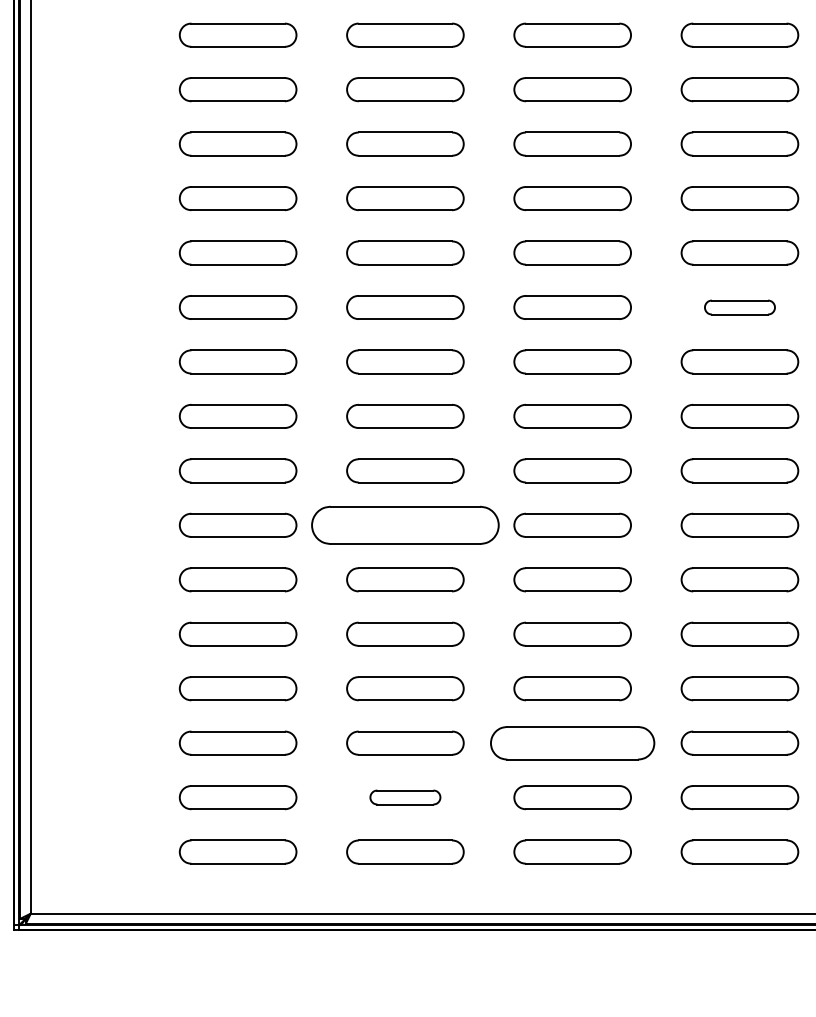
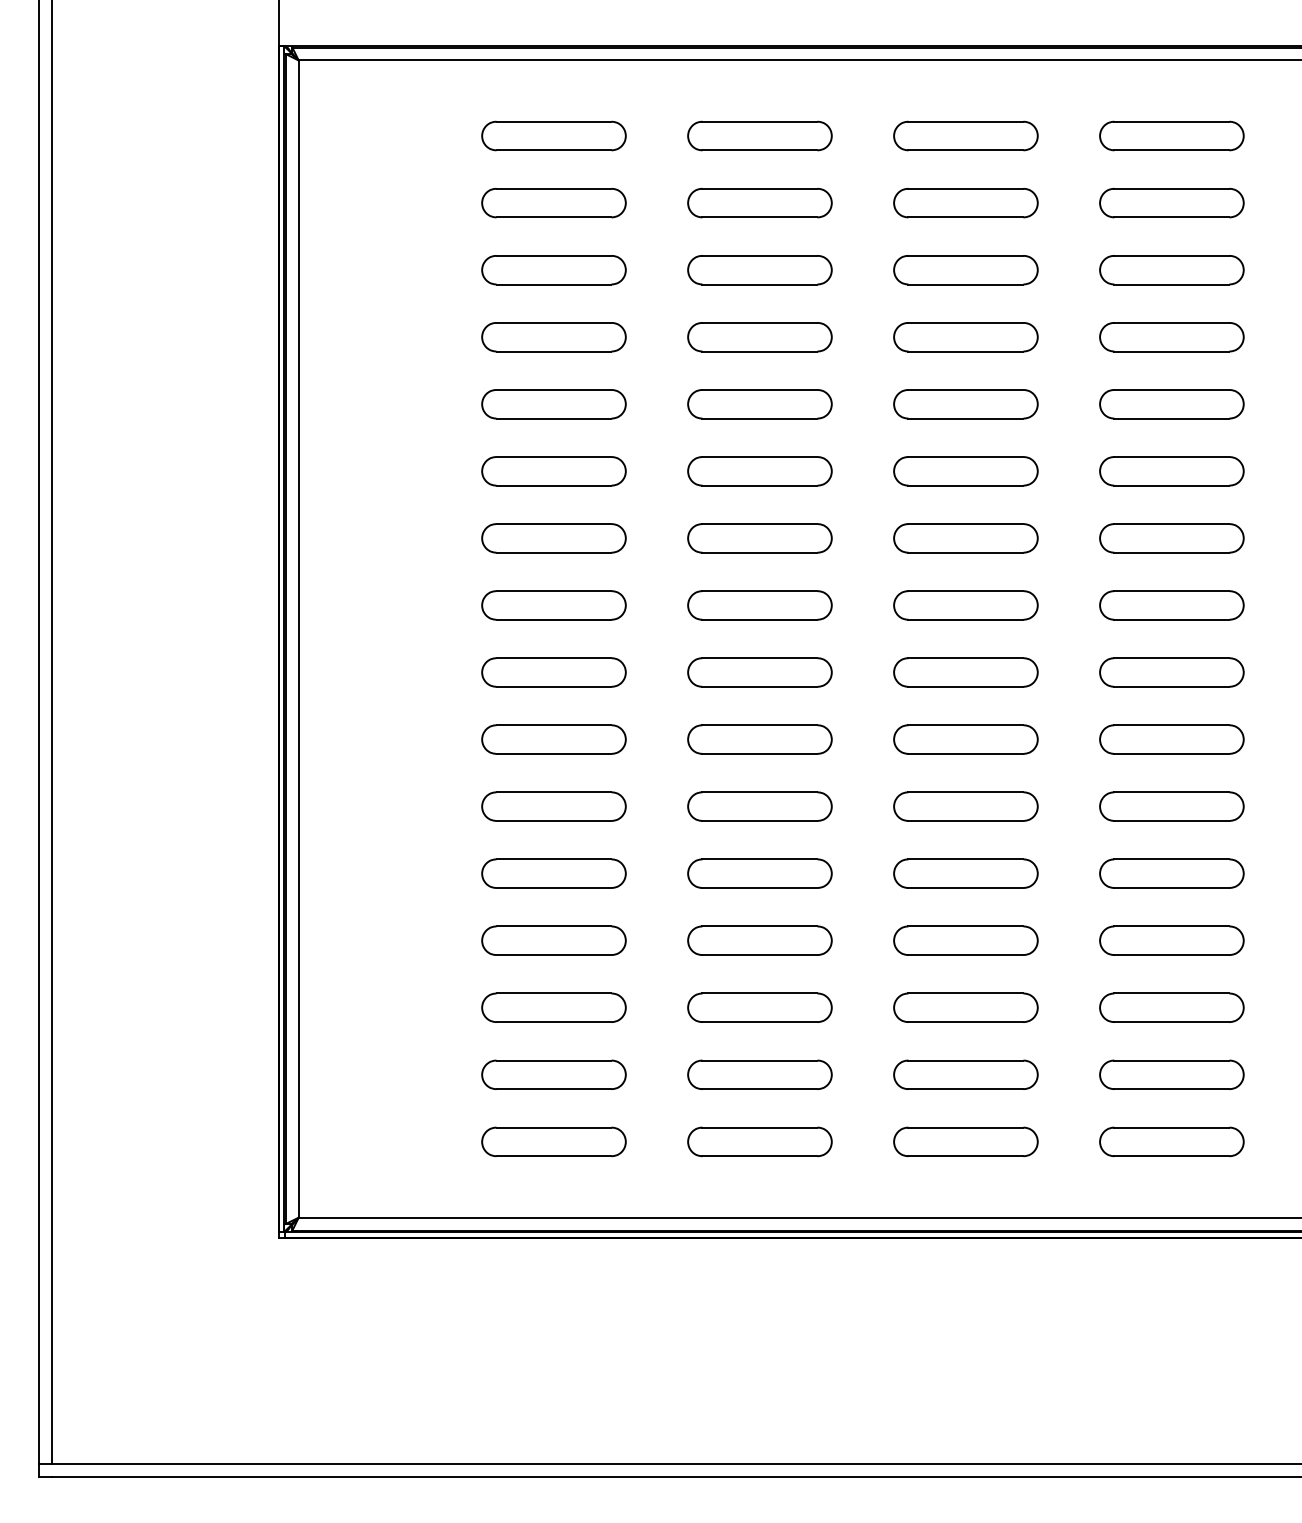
part: (739, 307) -> (1171, 471), size x1.67
part: (405, 525) -> (759, 739), size x0.62
part: (572, 742) -> (965, 1007), size x0.71
part: (405, 797) -> (759, 1074), size x1.67

